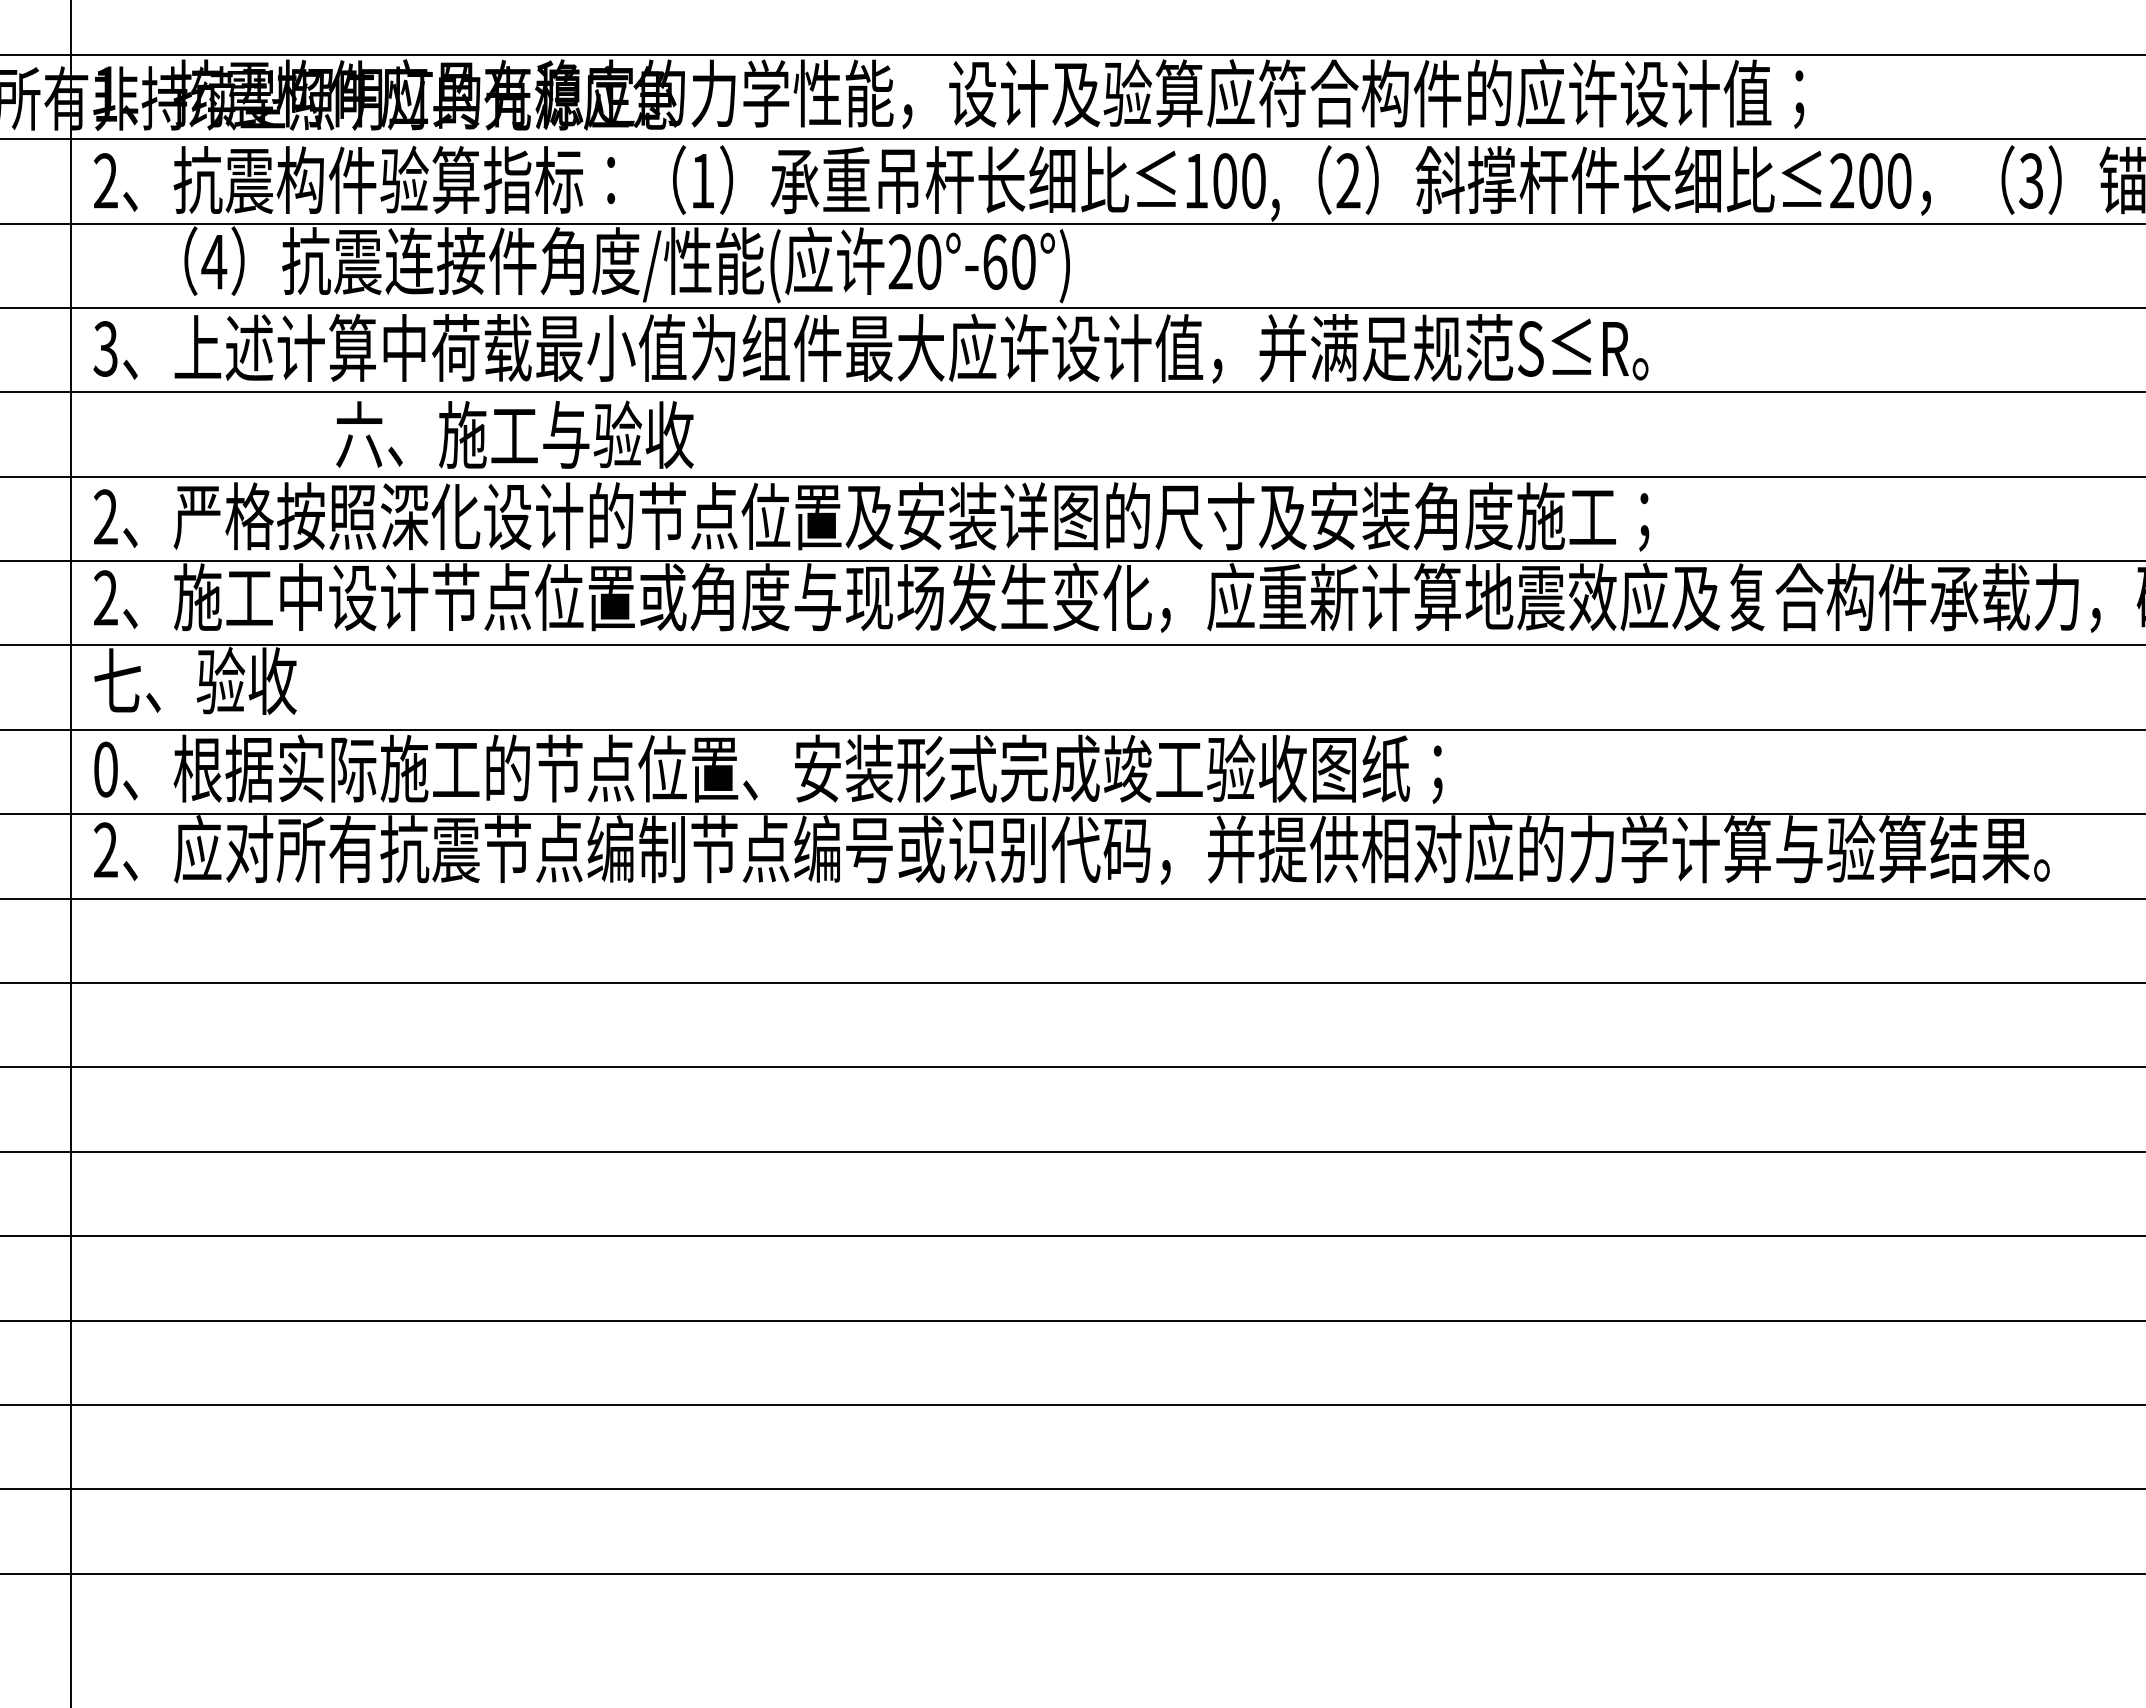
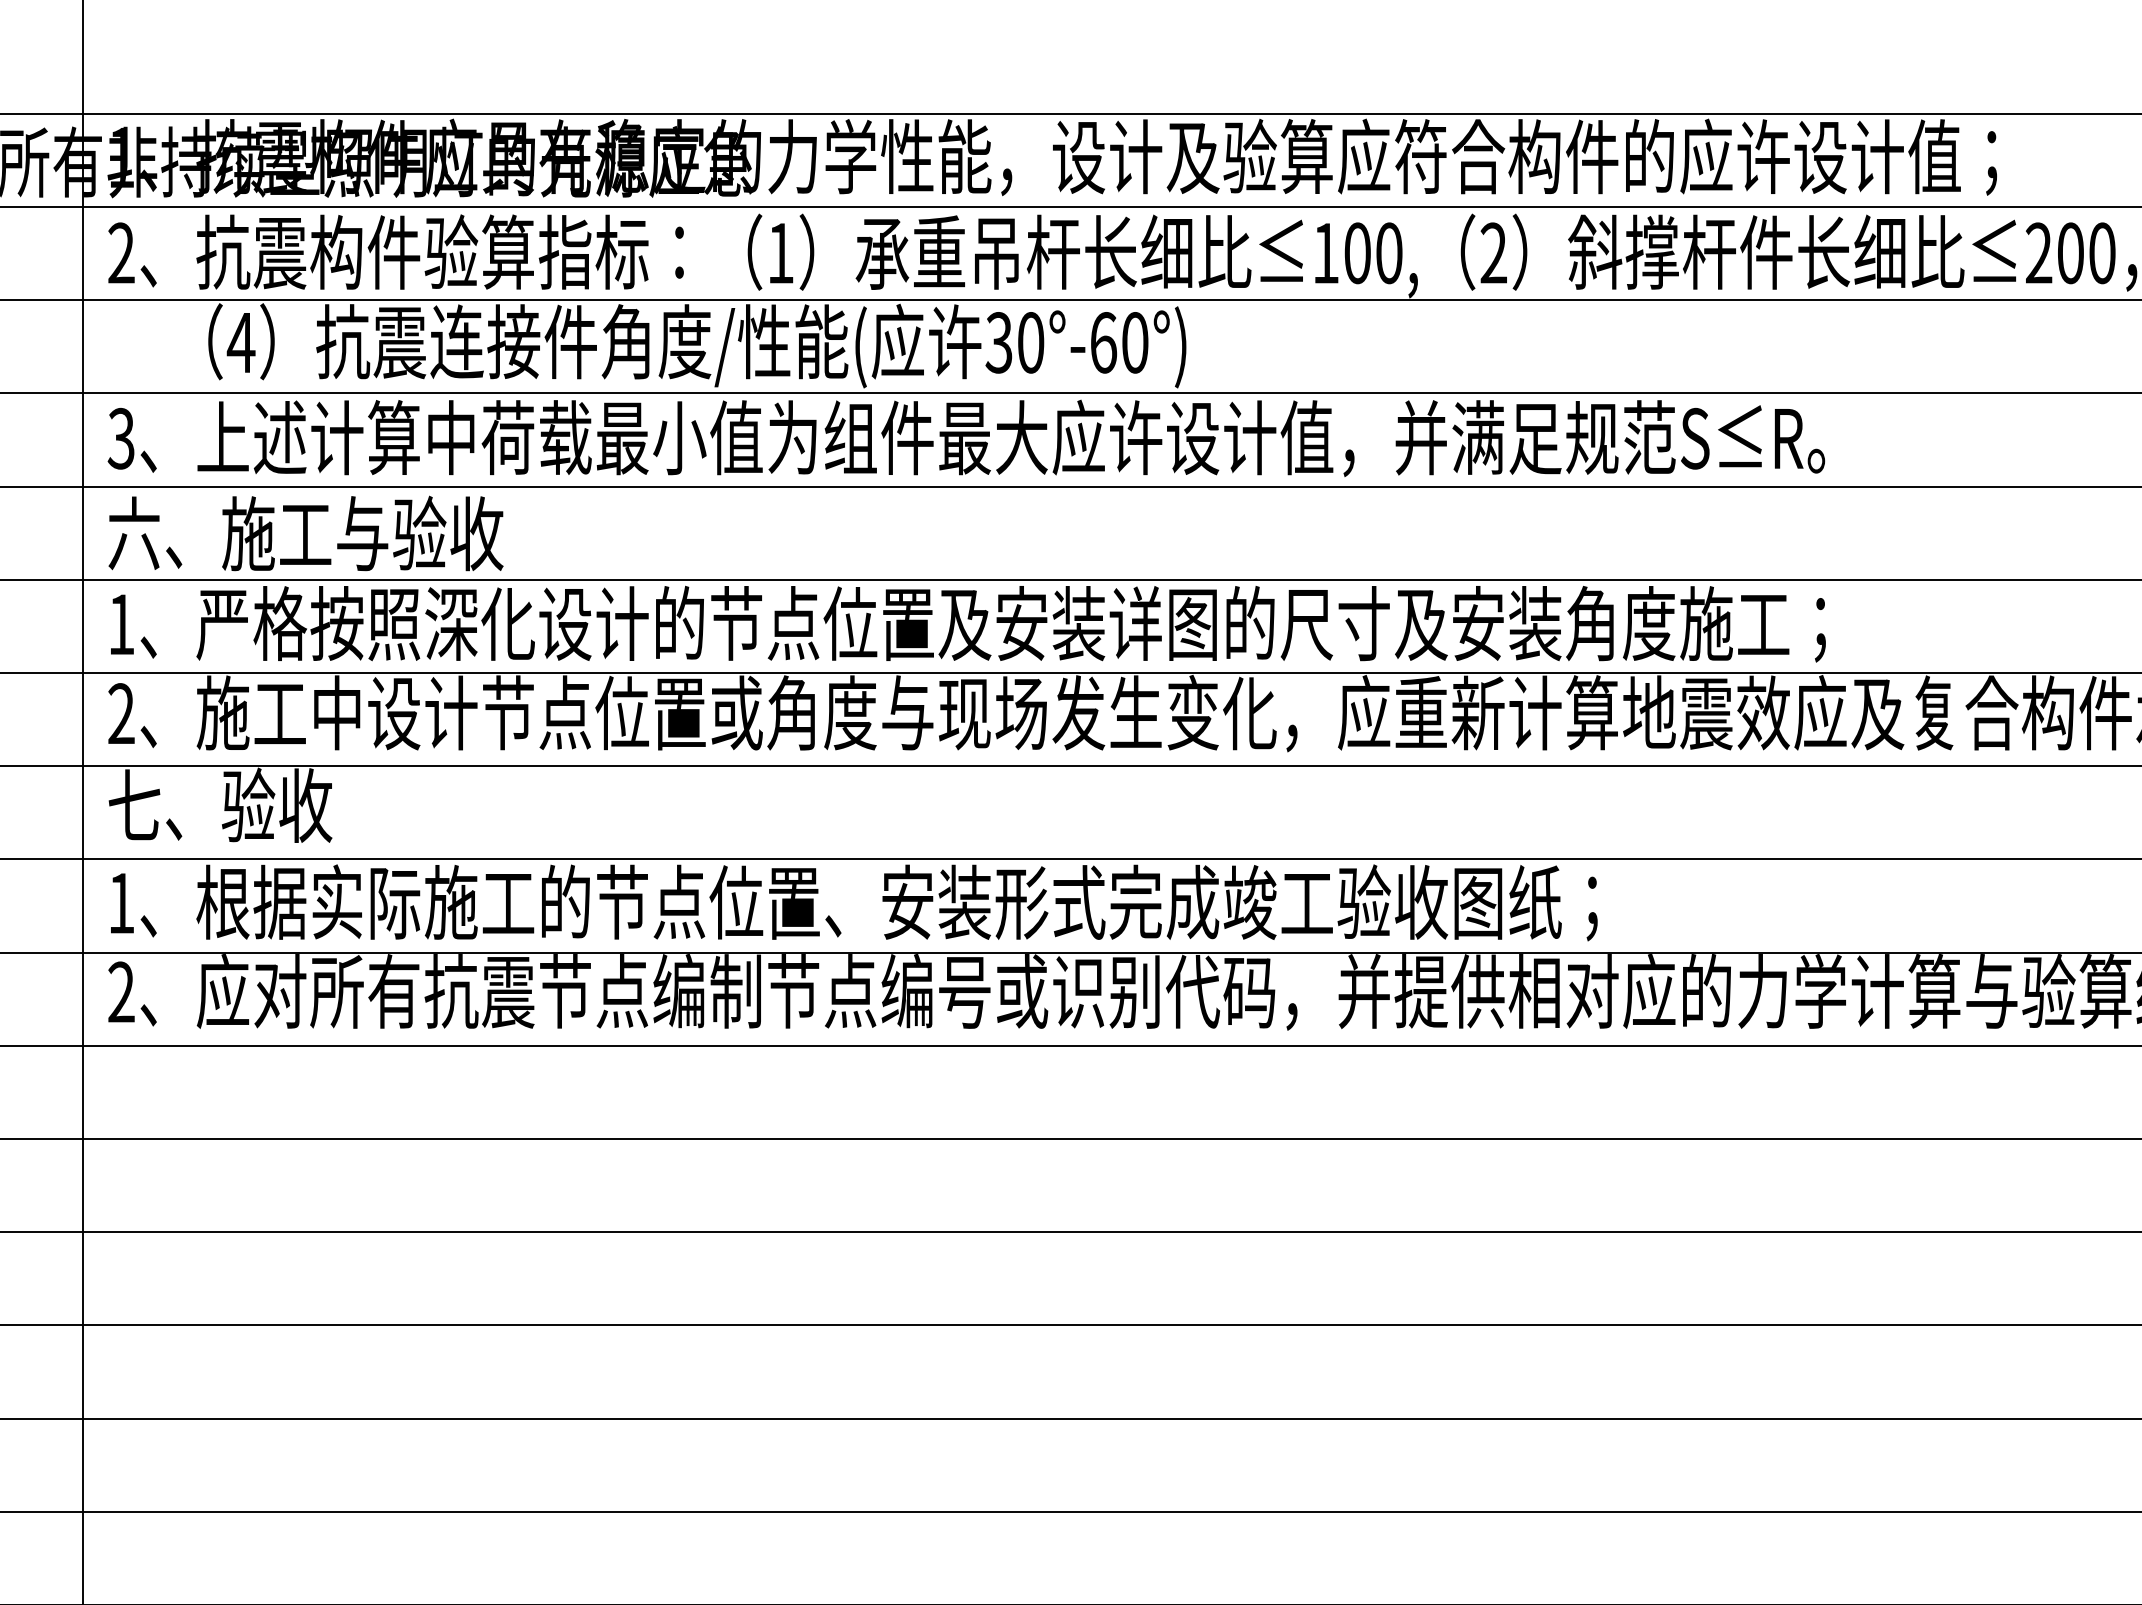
text: (900, 262) -> (999, 343), 20°-60°) -> 30°-60°)
text: (514, 434) -> (305, 533), moved
text: (105, 516) -> (121, 623), 2 -> 1
text: (105, 769) -> (121, 903), 0 -> 1

